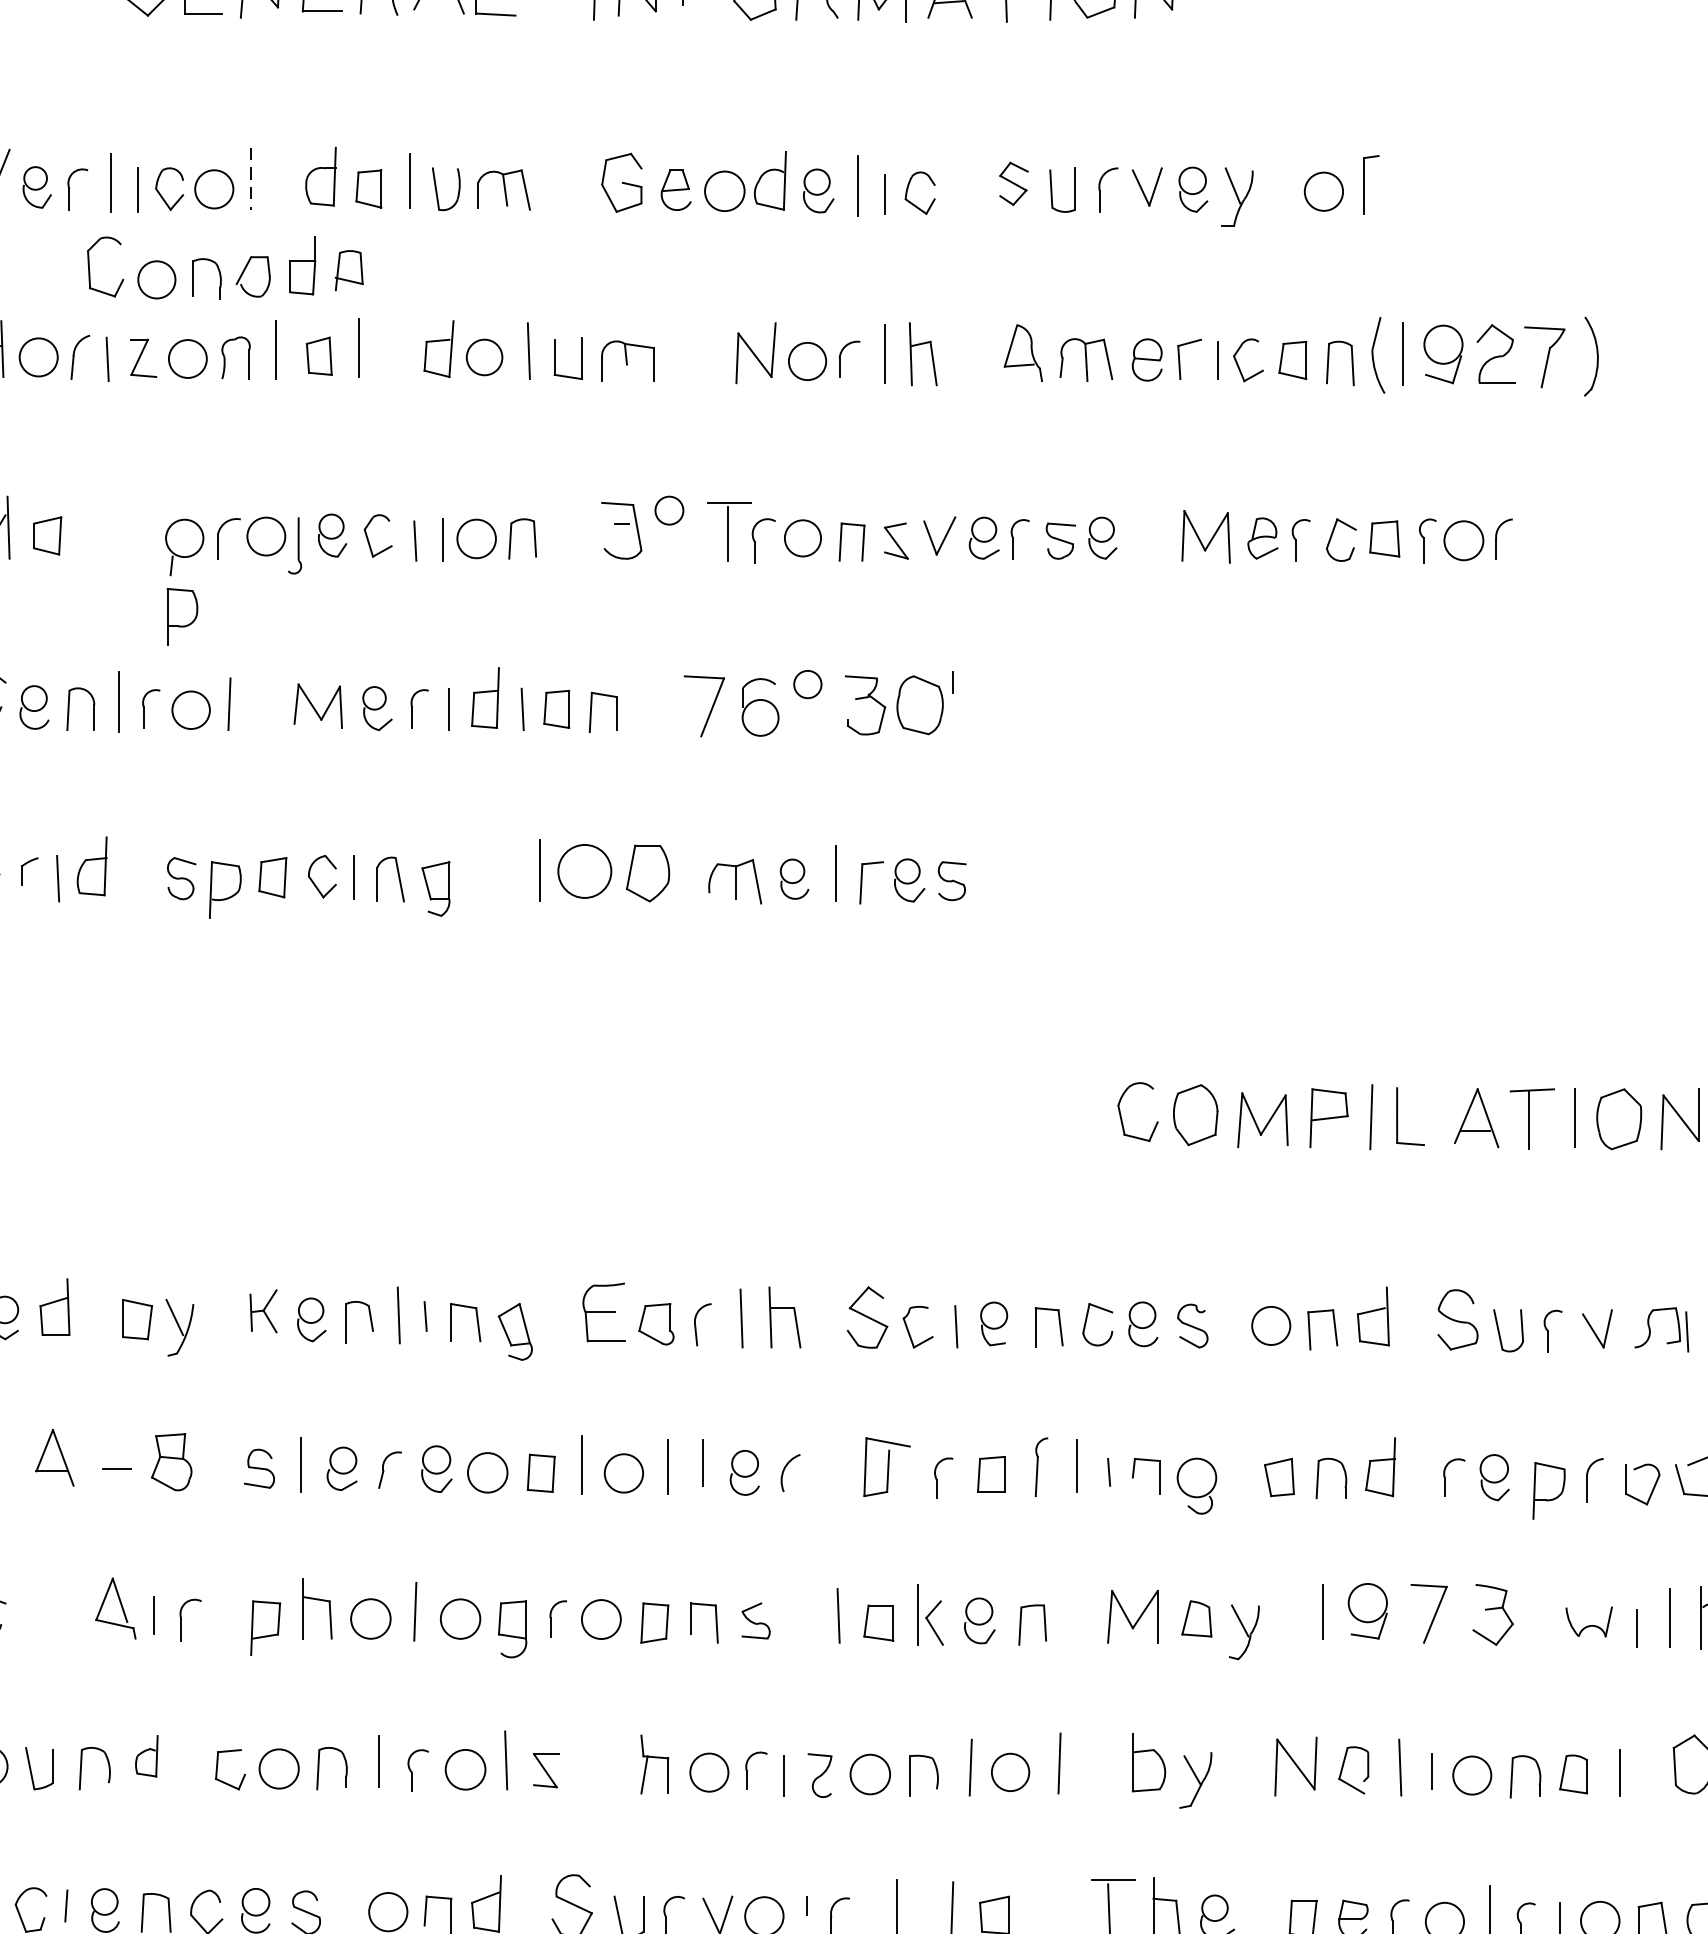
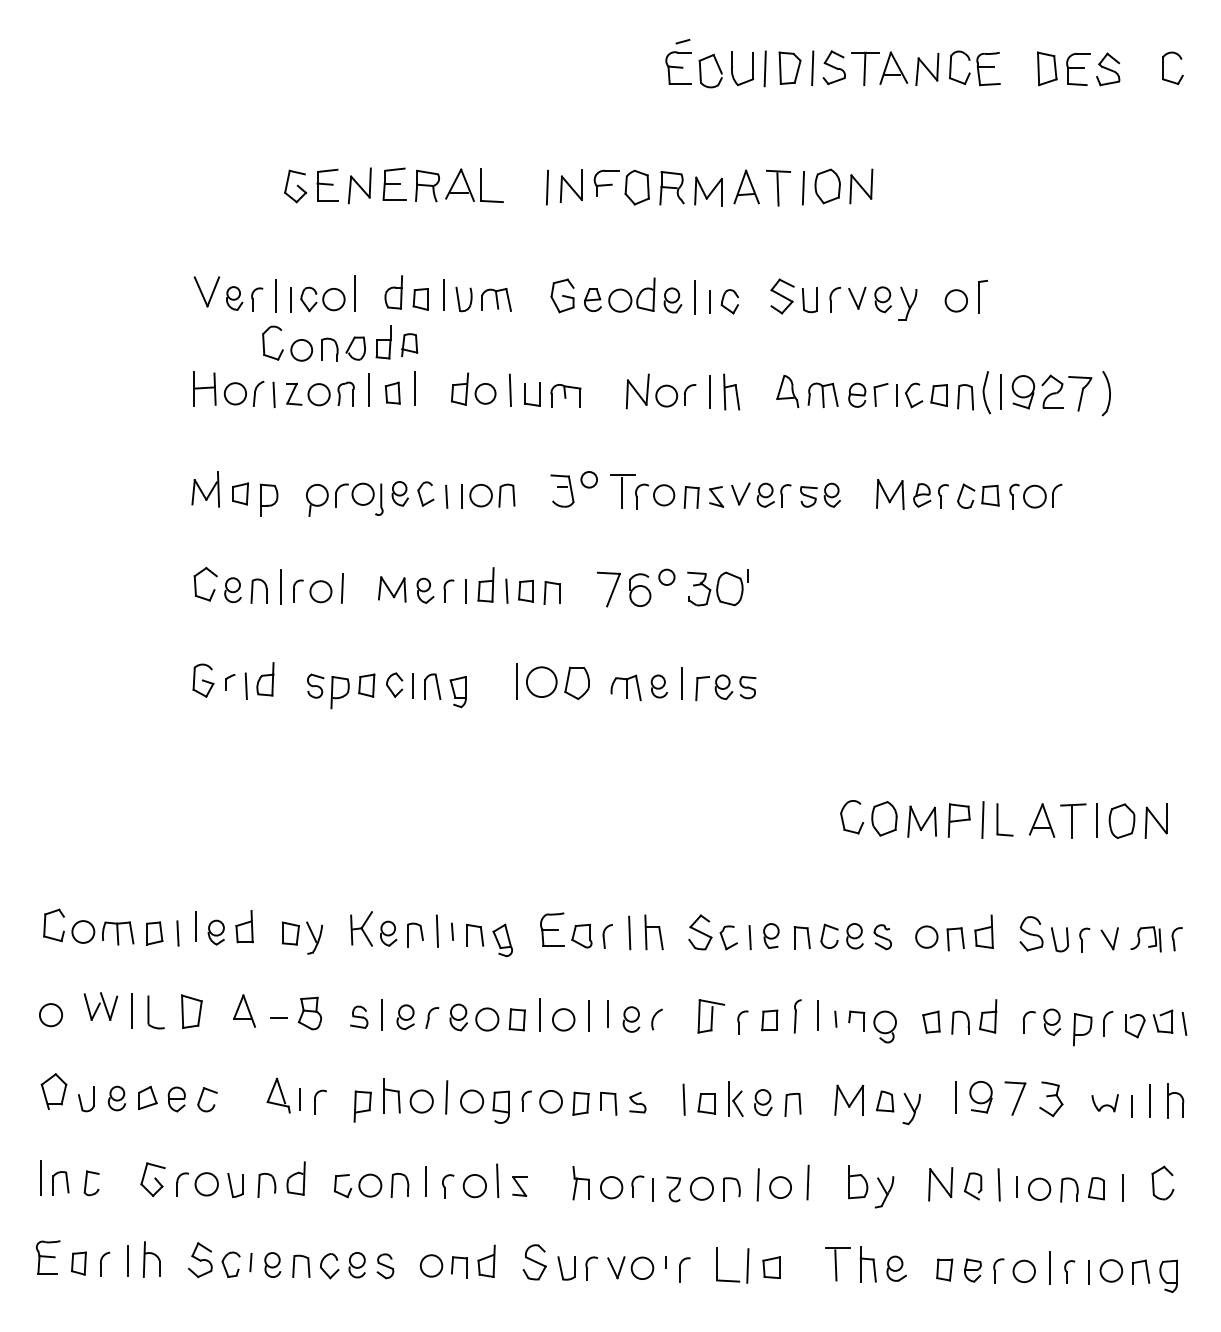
line: (250, 180) -> (354, 294), dashed -> solid
part: (1013, 183) -> (782, 296), size x1.43
part: (181, 615) -> (268, 499), moved
part: (263, 1310) -> (361, 928), size x1.43
part: (145, 1756) -> (295, 1178), size x1.43

